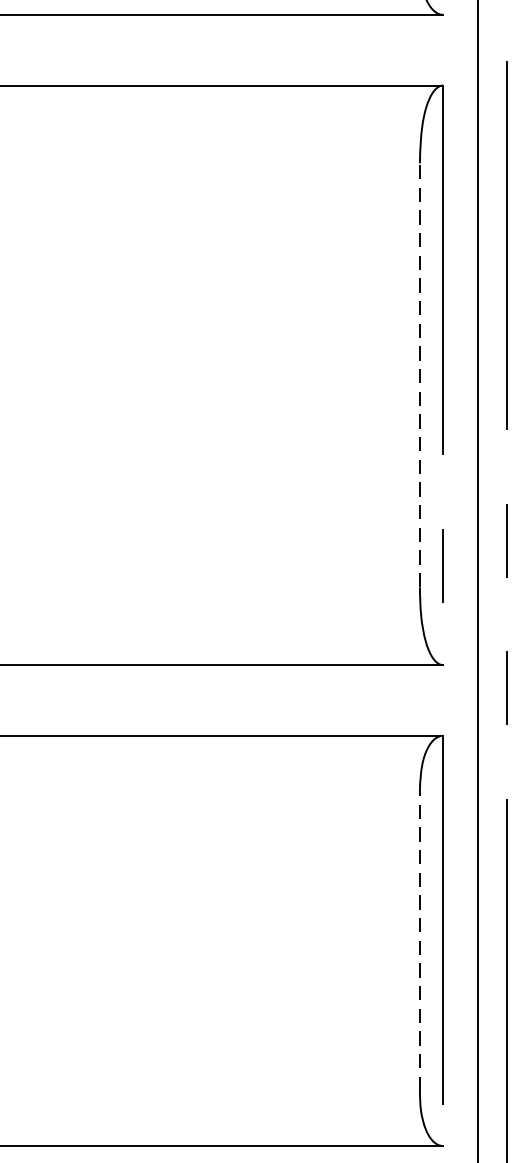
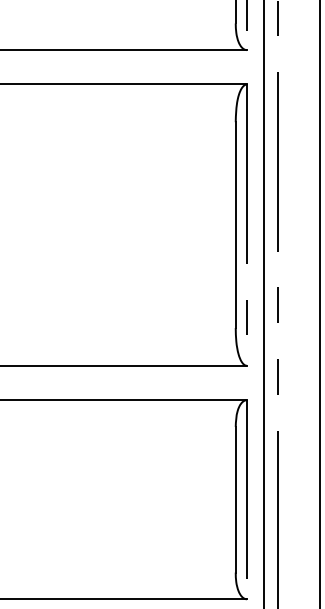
line: (419, 376) -> (235, 225), dashed -> solid
line: (419, 940) -> (235, 499), dashed -> solid

